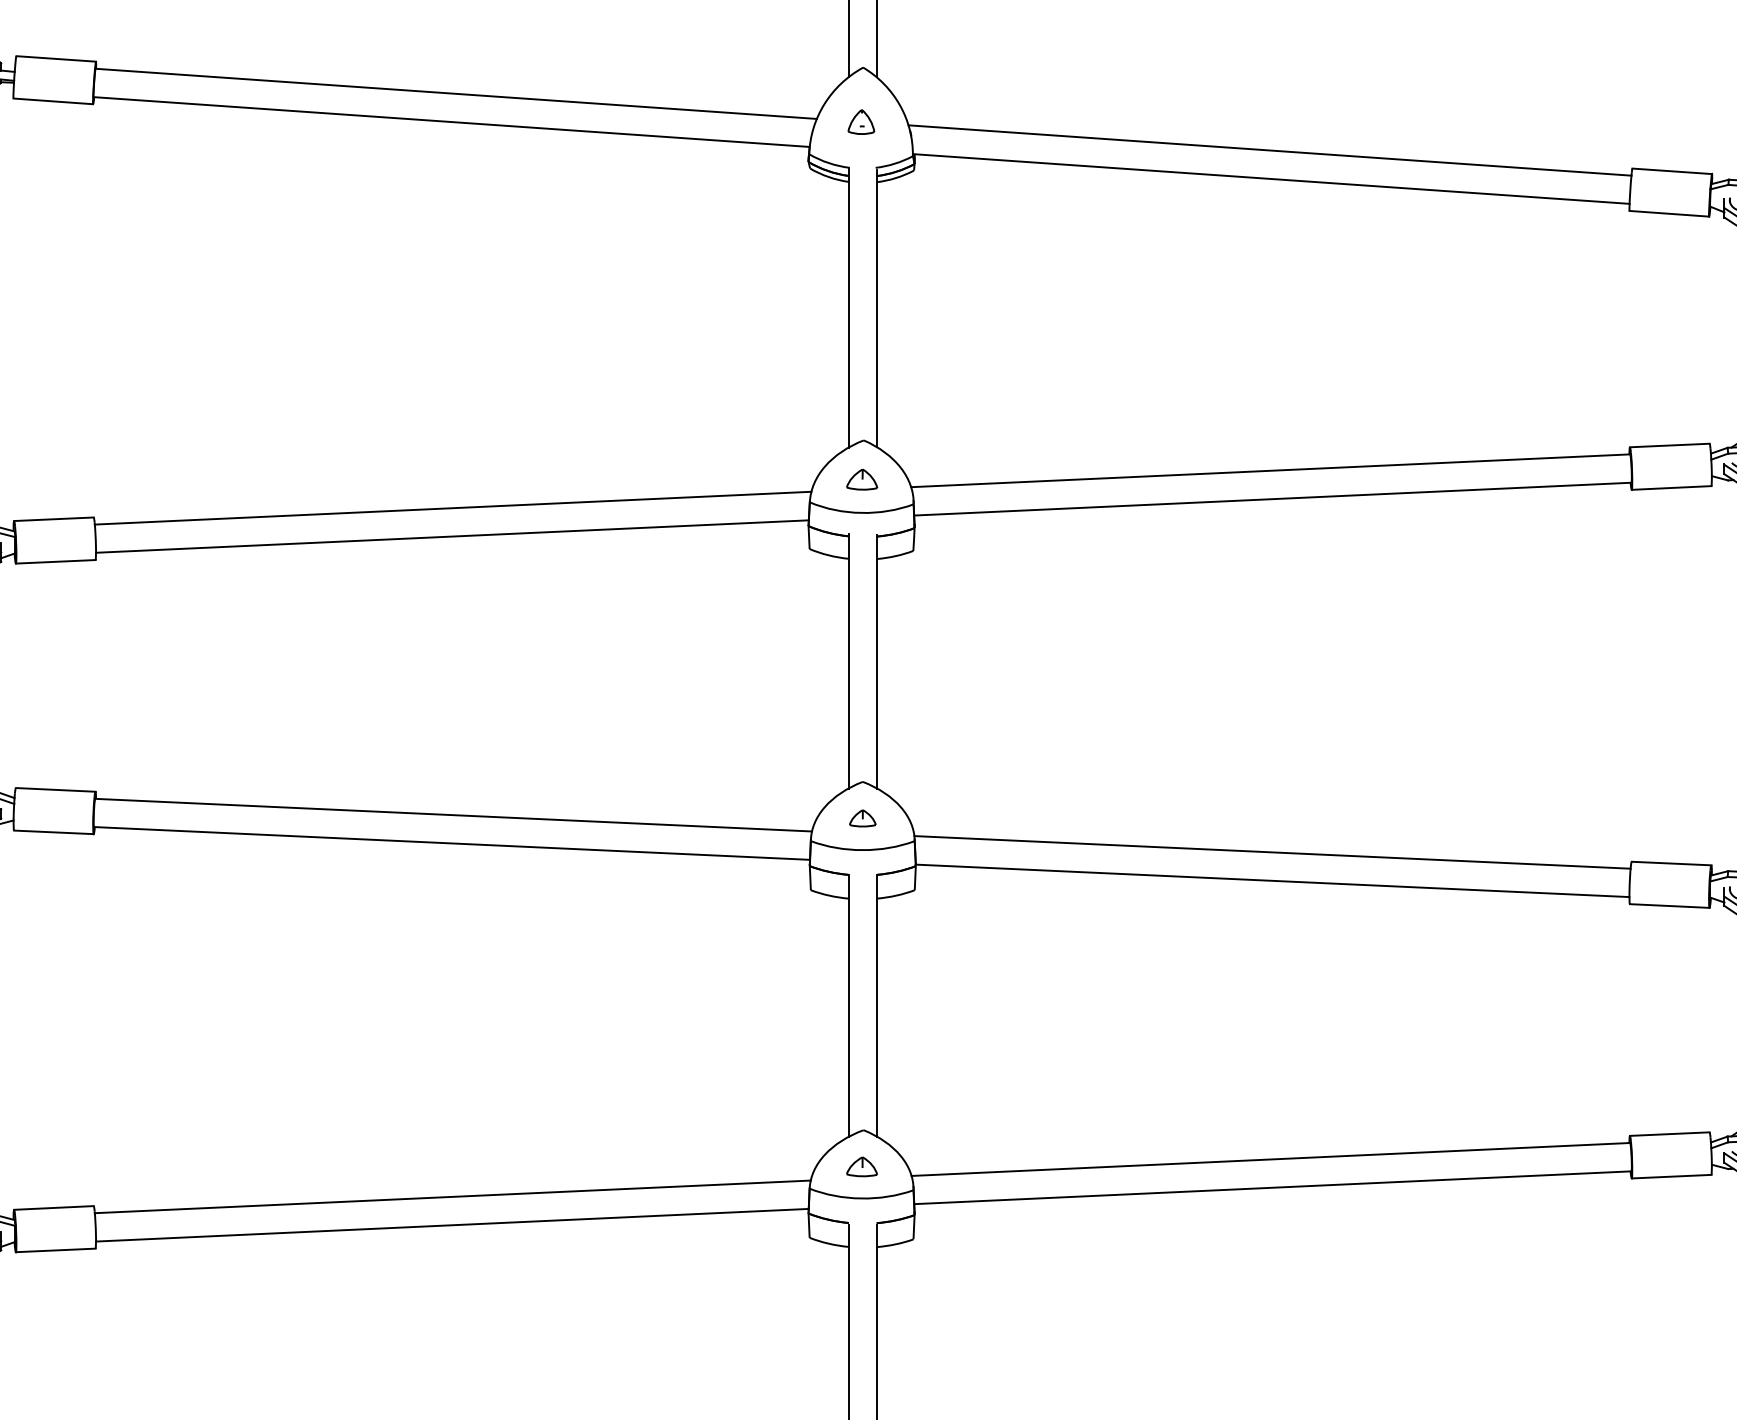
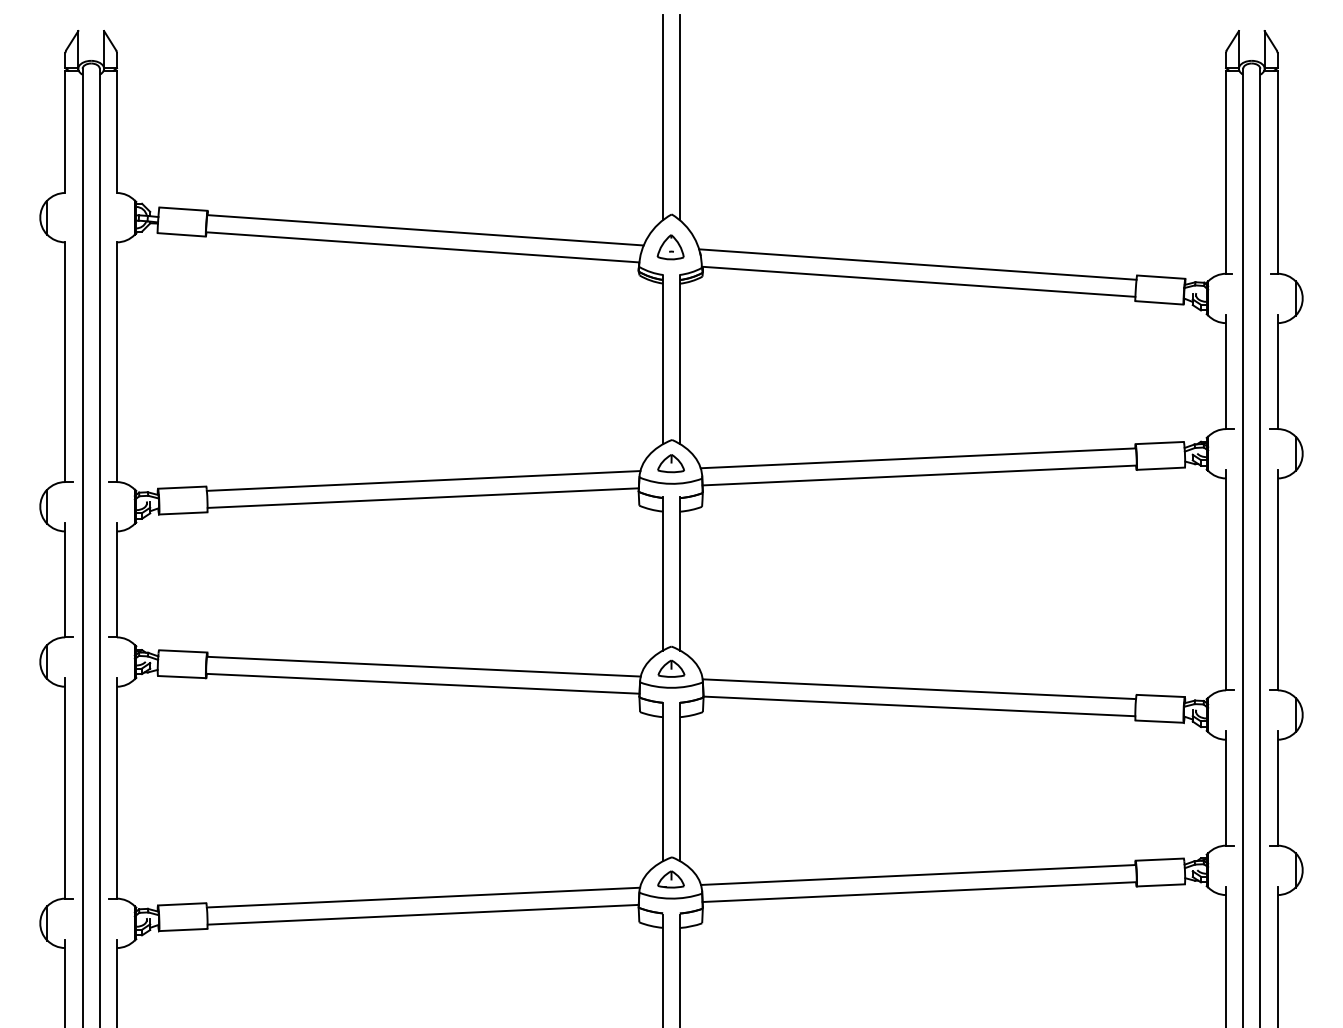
part: (861, 122) -> (670, 247), size x1.67
part: (861, 479) -> (670, 463), size x1.43
part: (862, 818) -> (671, 668), size x1.67
part: (861, 1166) -> (670, 879), size x1.43

